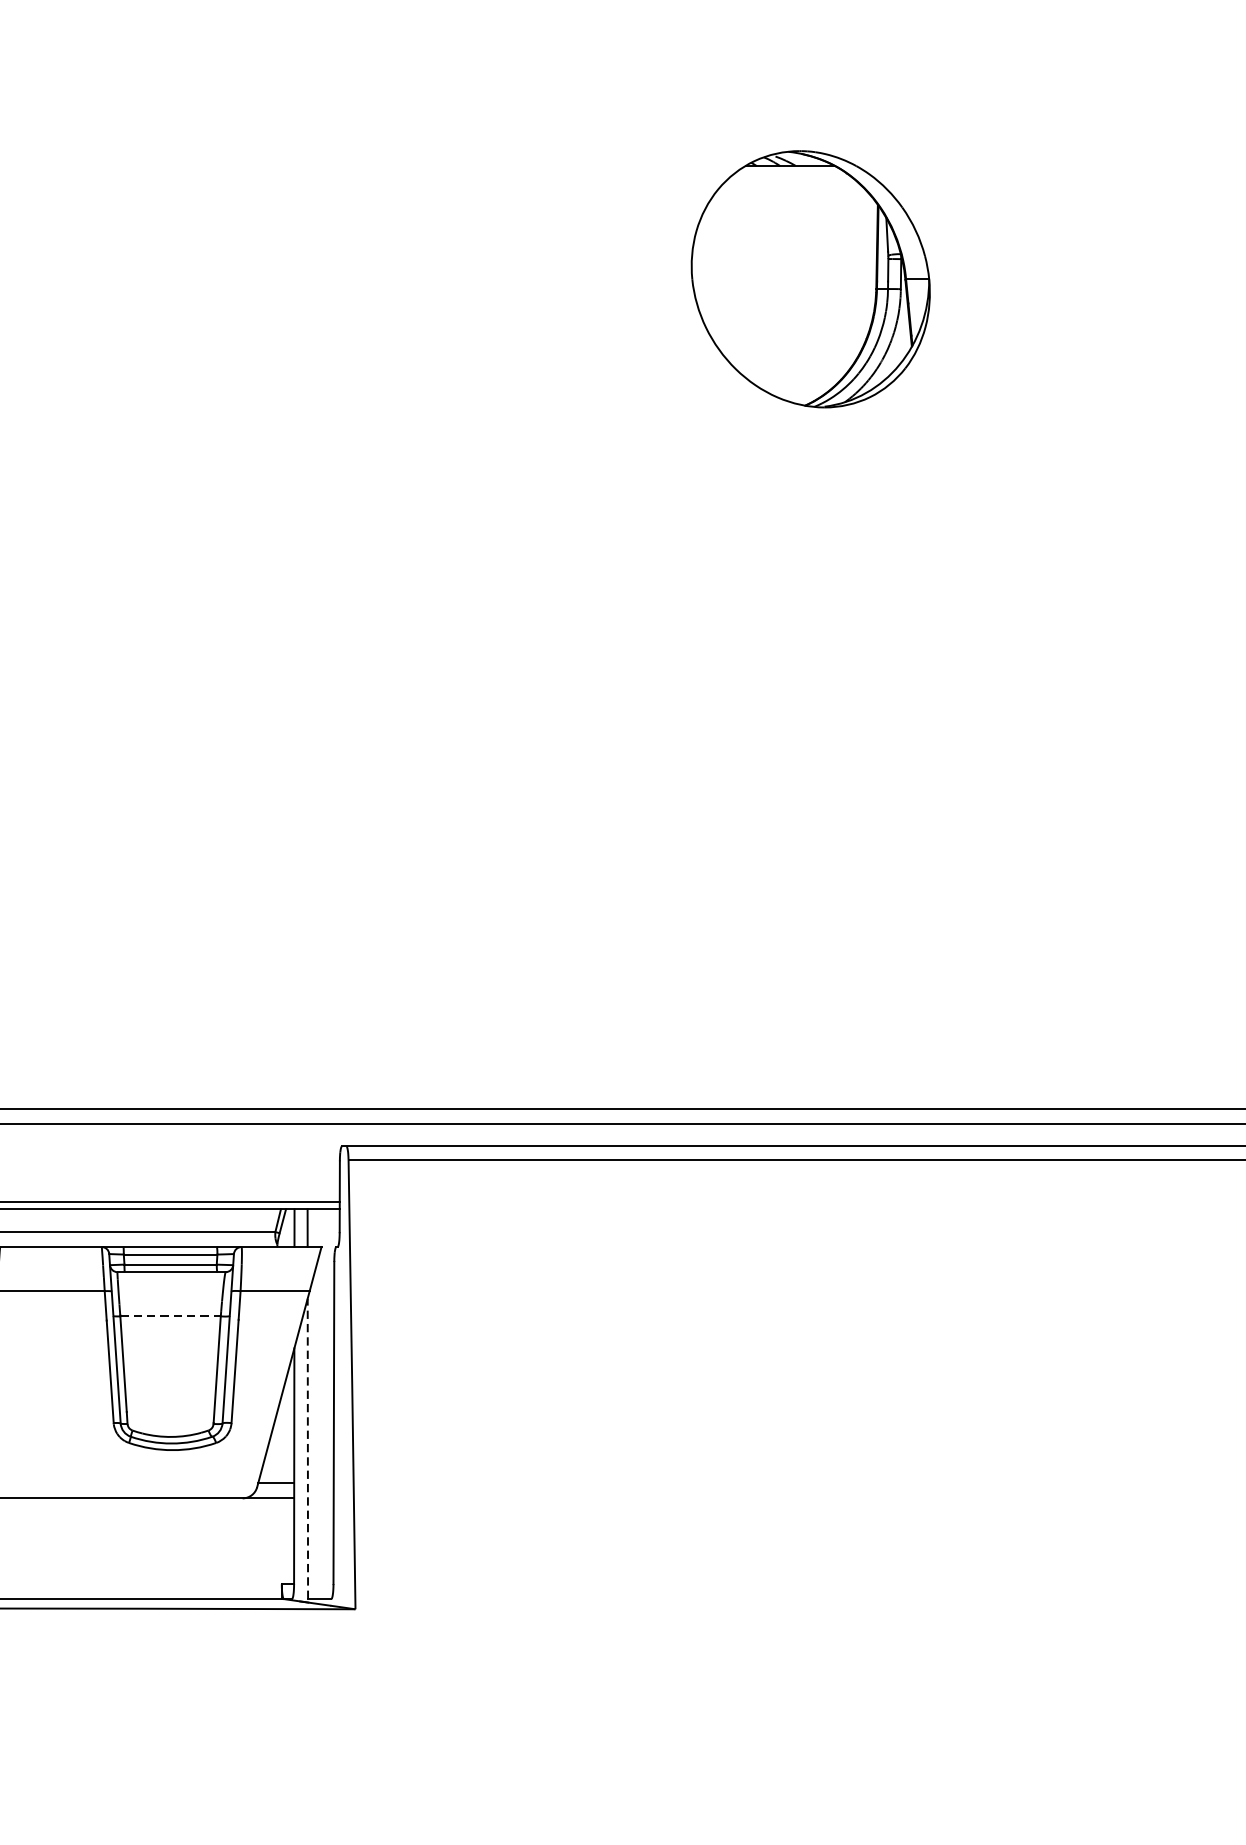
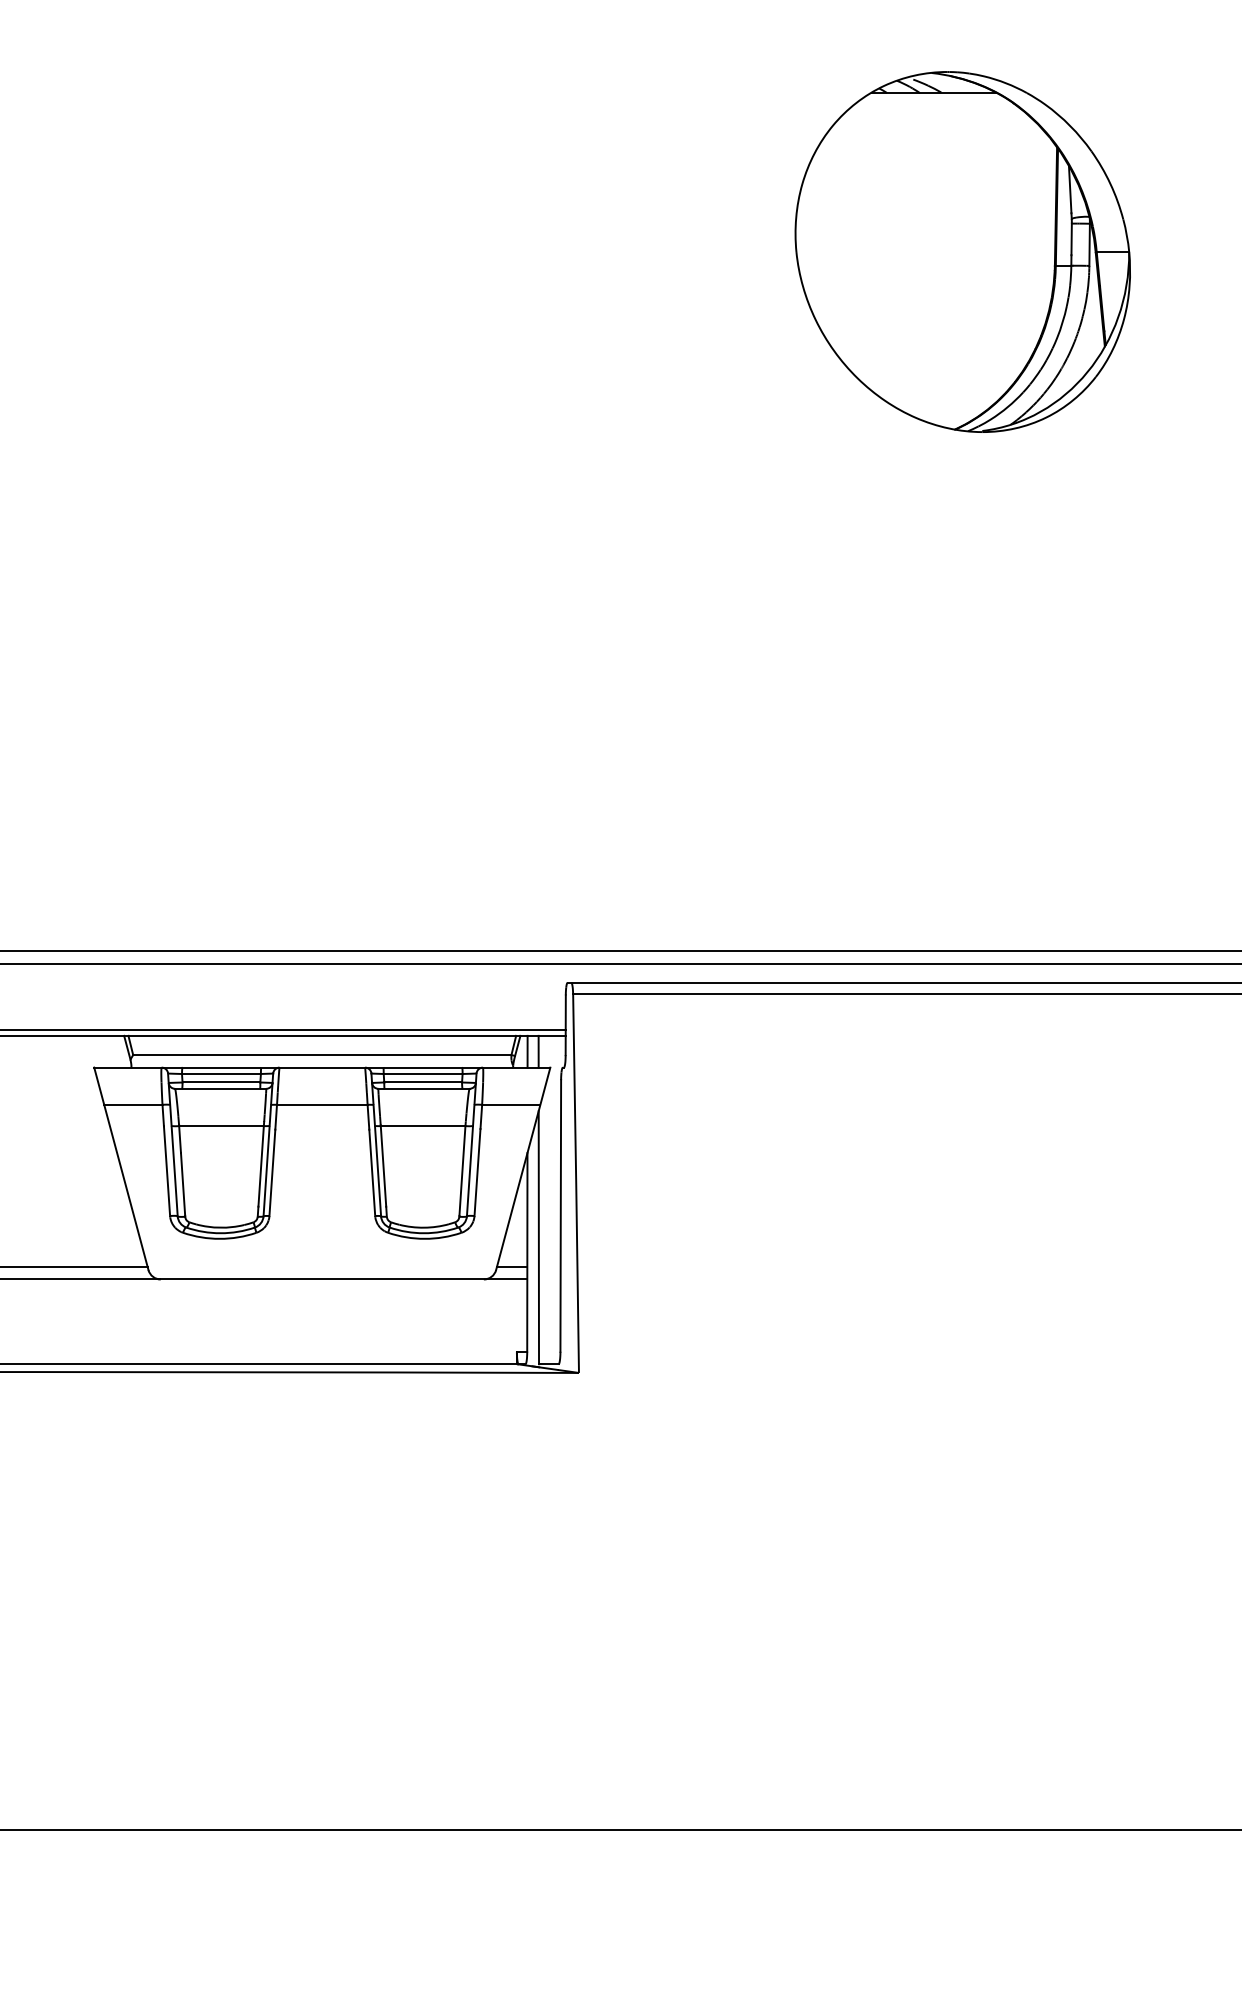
part: (810, 278) -> (962, 251), size x1.67
line: (171, 1316) -> (423, 1126), dashed -> solid
line: (307, 1448) -> (538, 1237), dashed -> solid

